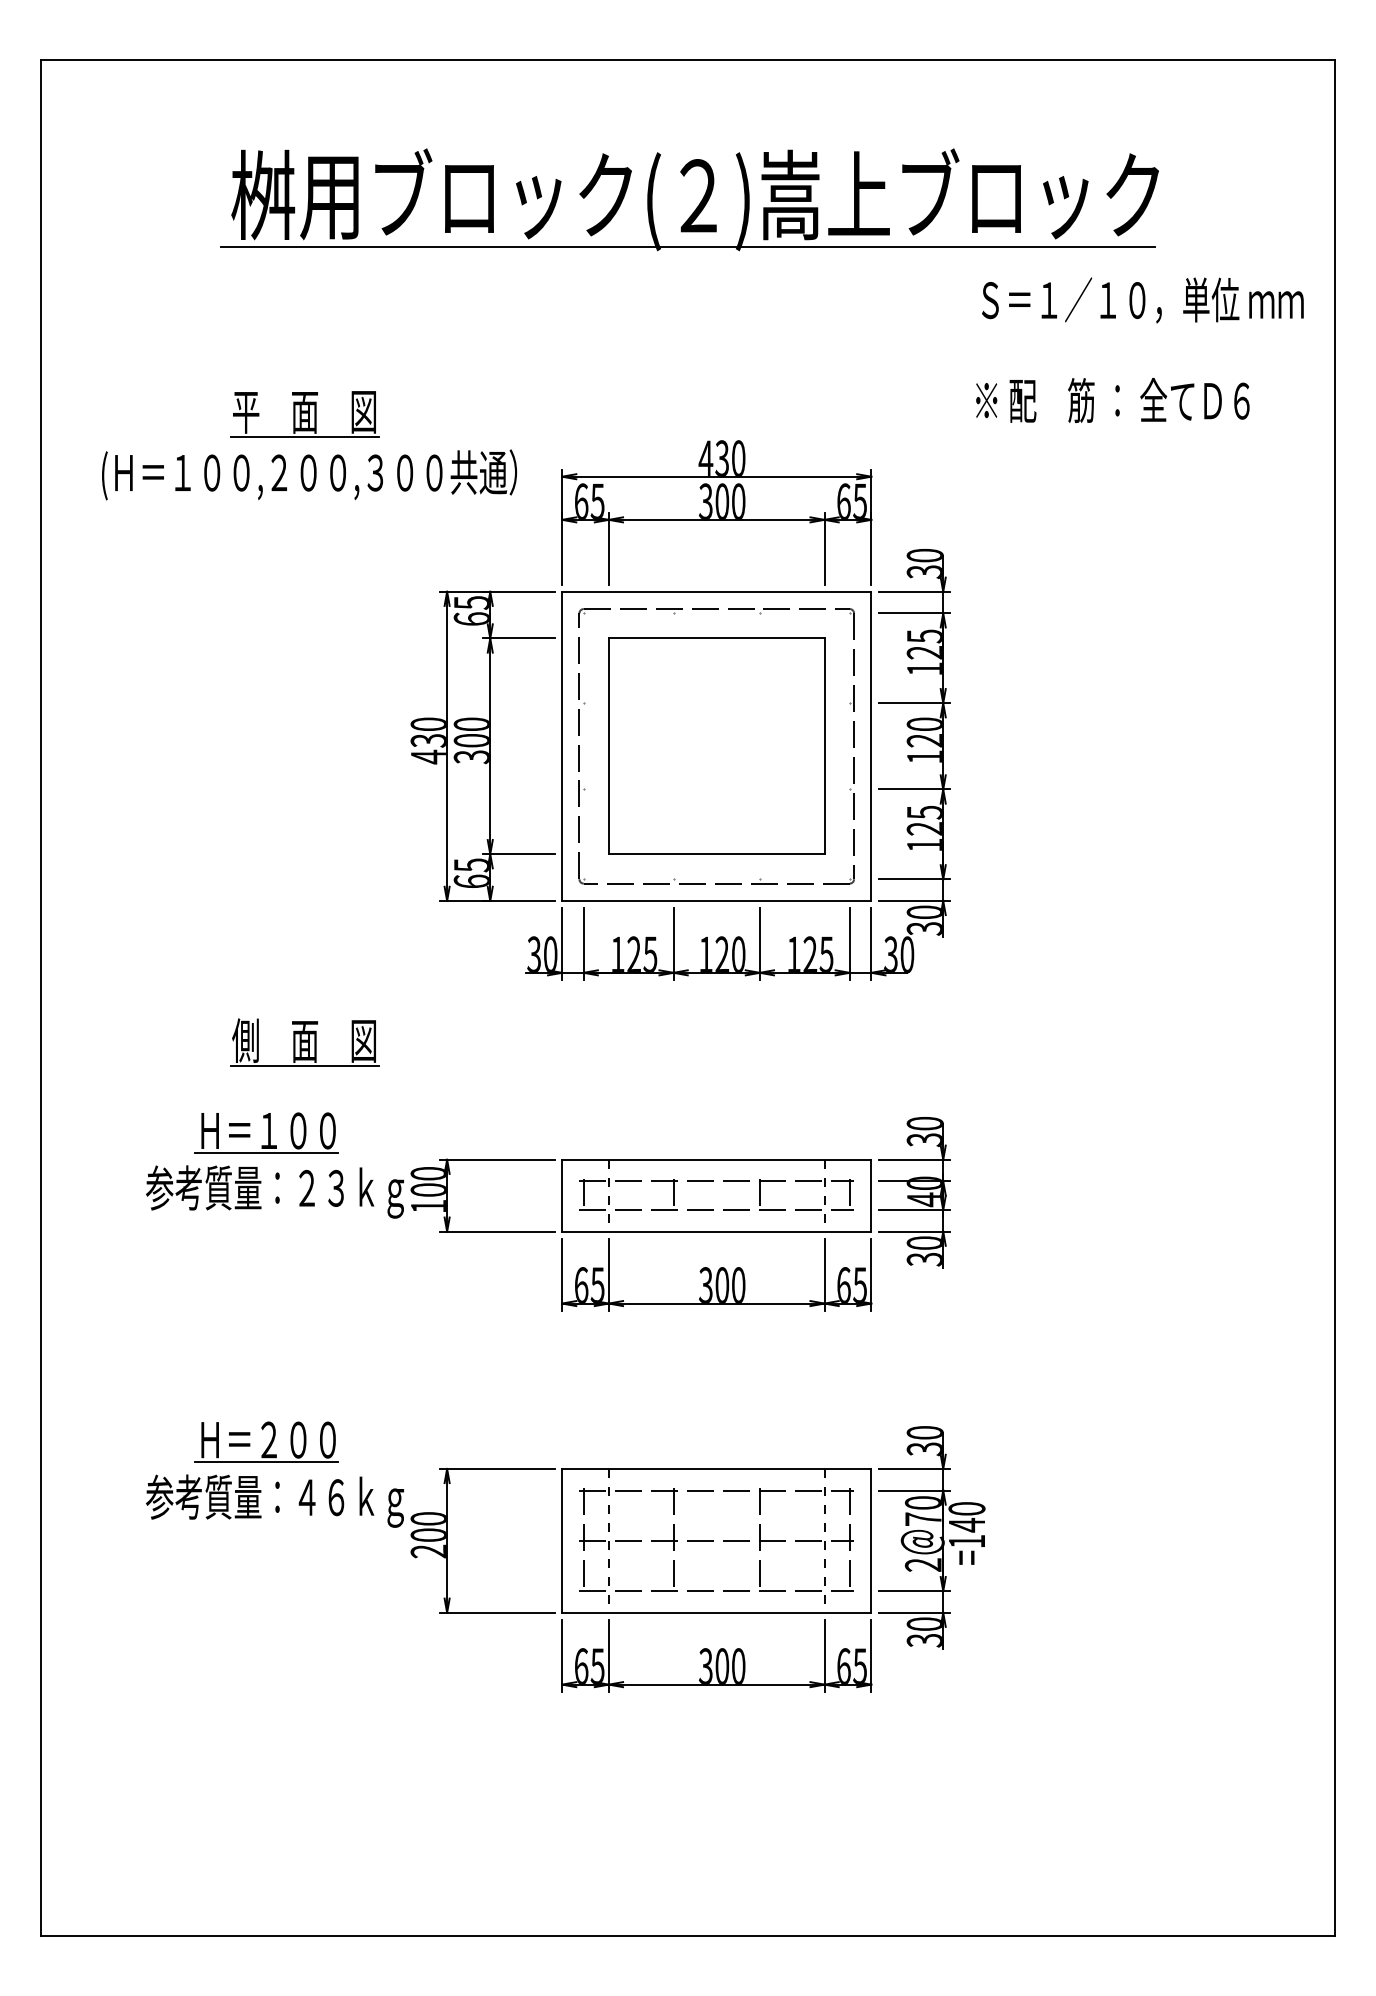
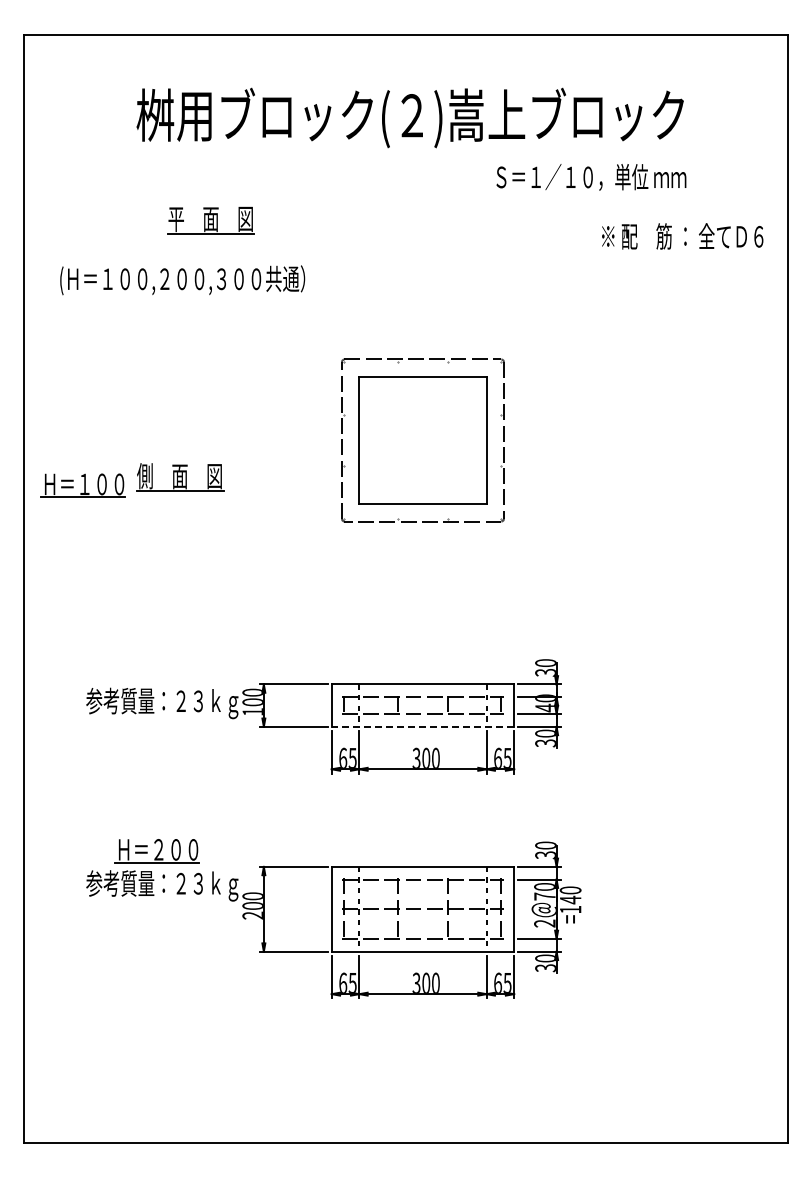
line: (687, 246) -> (405, 145), removed
text: (1143, 300) -> (591, 177), moved
text: (1112, 400) -> (682, 236), moved
part: (304, 414) -> (210, 220), moved
part: (680, 709) -> (401, 418), removed
part: (305, 1042) -> (180, 477), moved
part: (265, 1132) -> (82, 485), moved
line: (715, 1231) -> (422, 726), solid -> dashed
text: (321, 1497) -> (189, 883), 参考質量：４６ｋｇ -> 参考質量：２３ｋｇ

